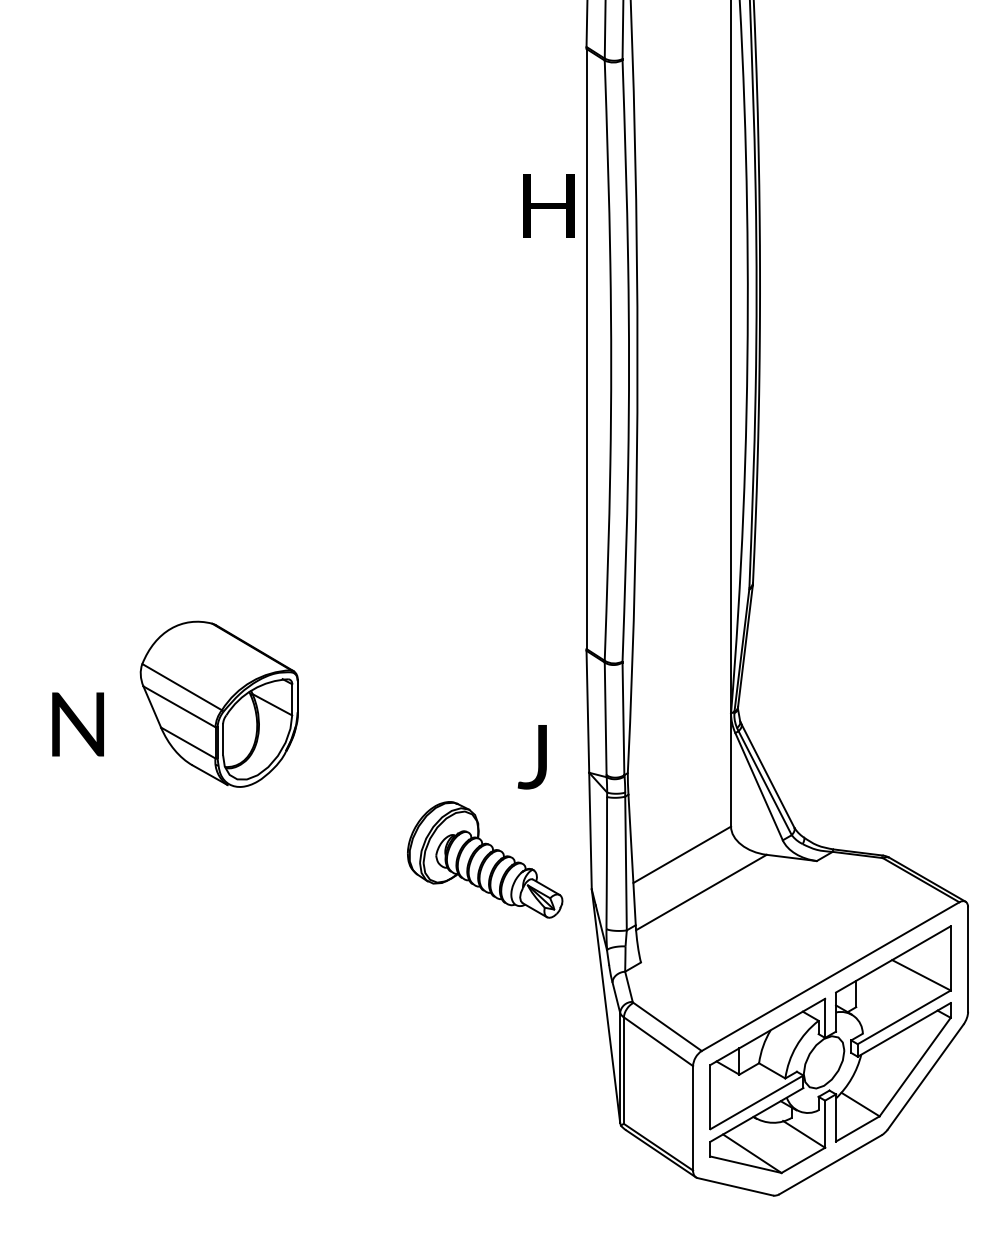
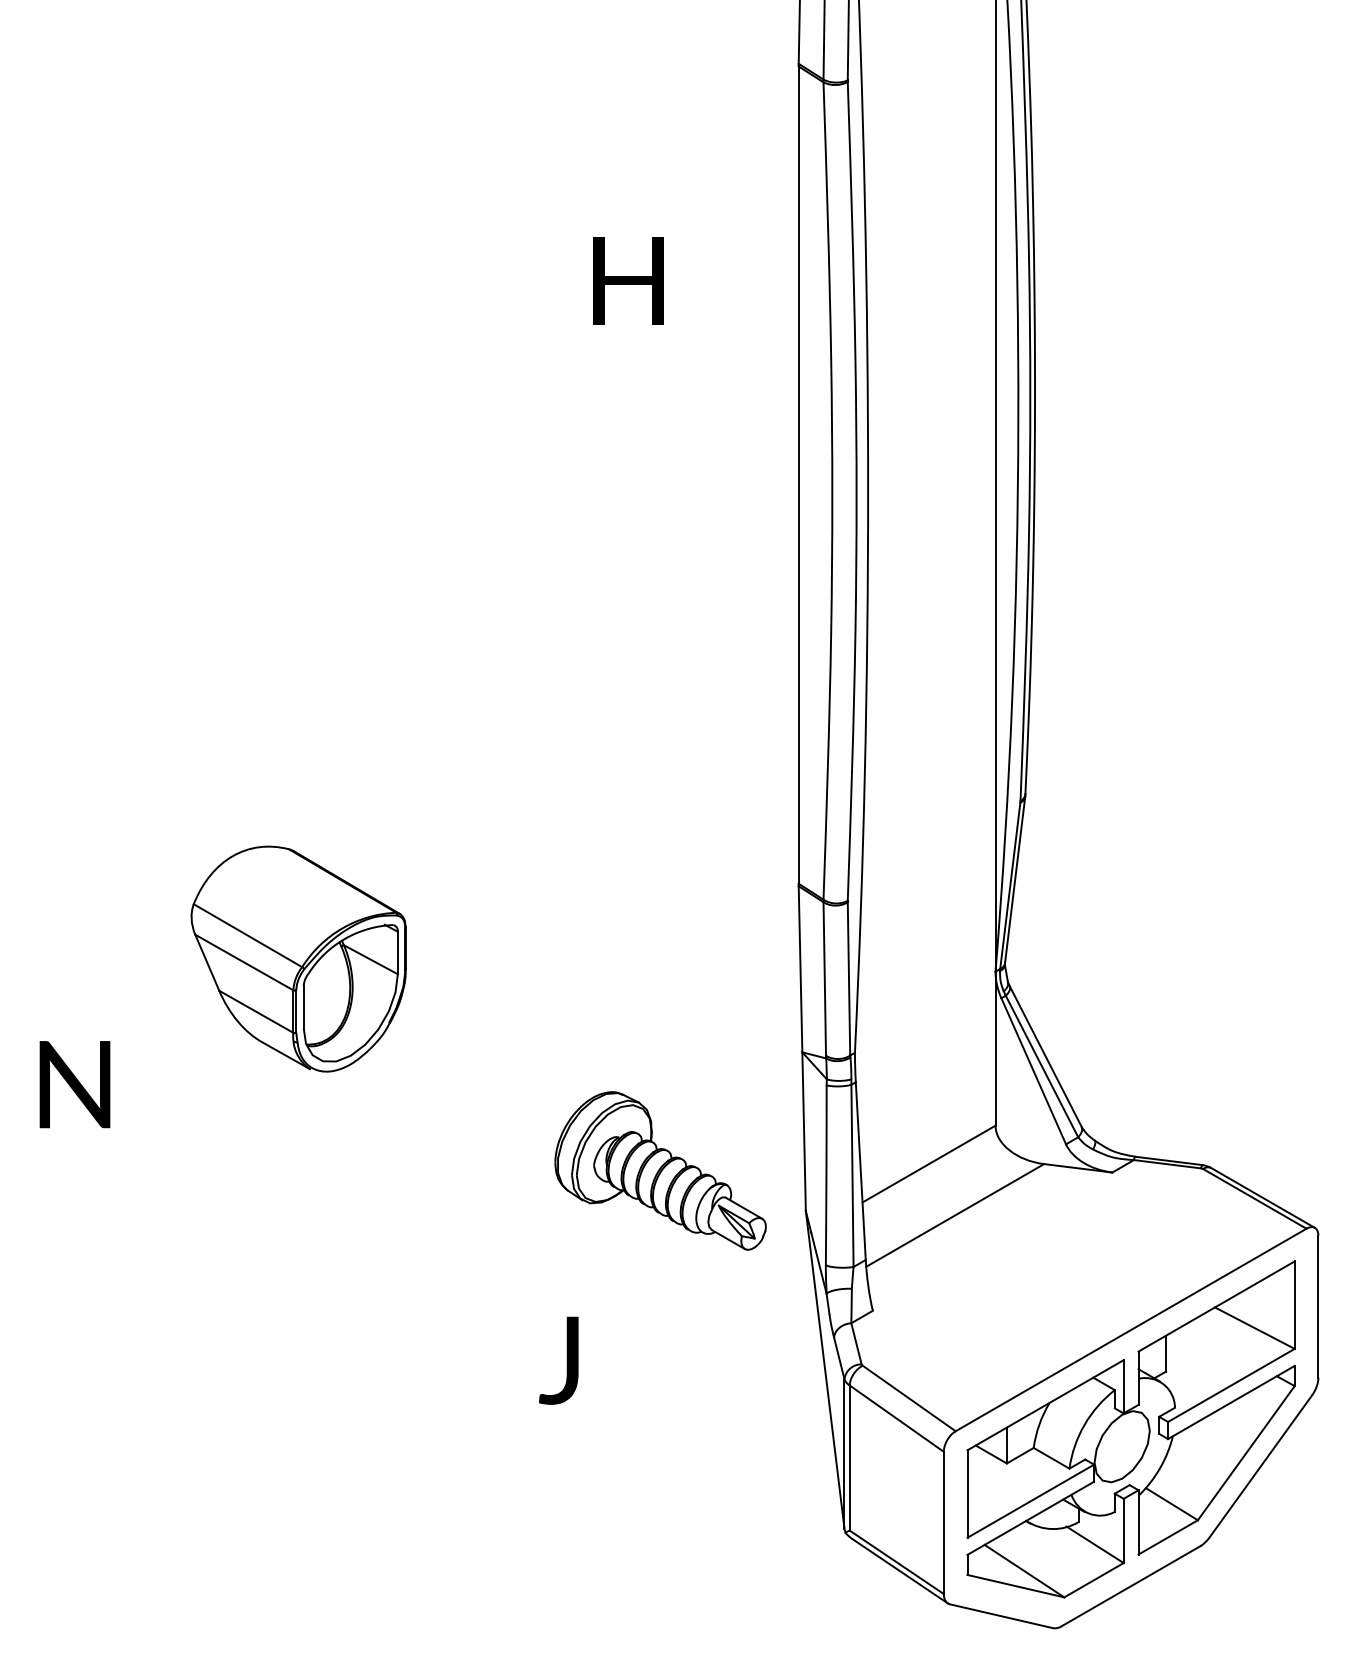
text: (548, 205) -> (628, 279), moved
text: (77, 724) -> (74, 1084), moved
text: (531, 757) -> (557, 1361), moved

